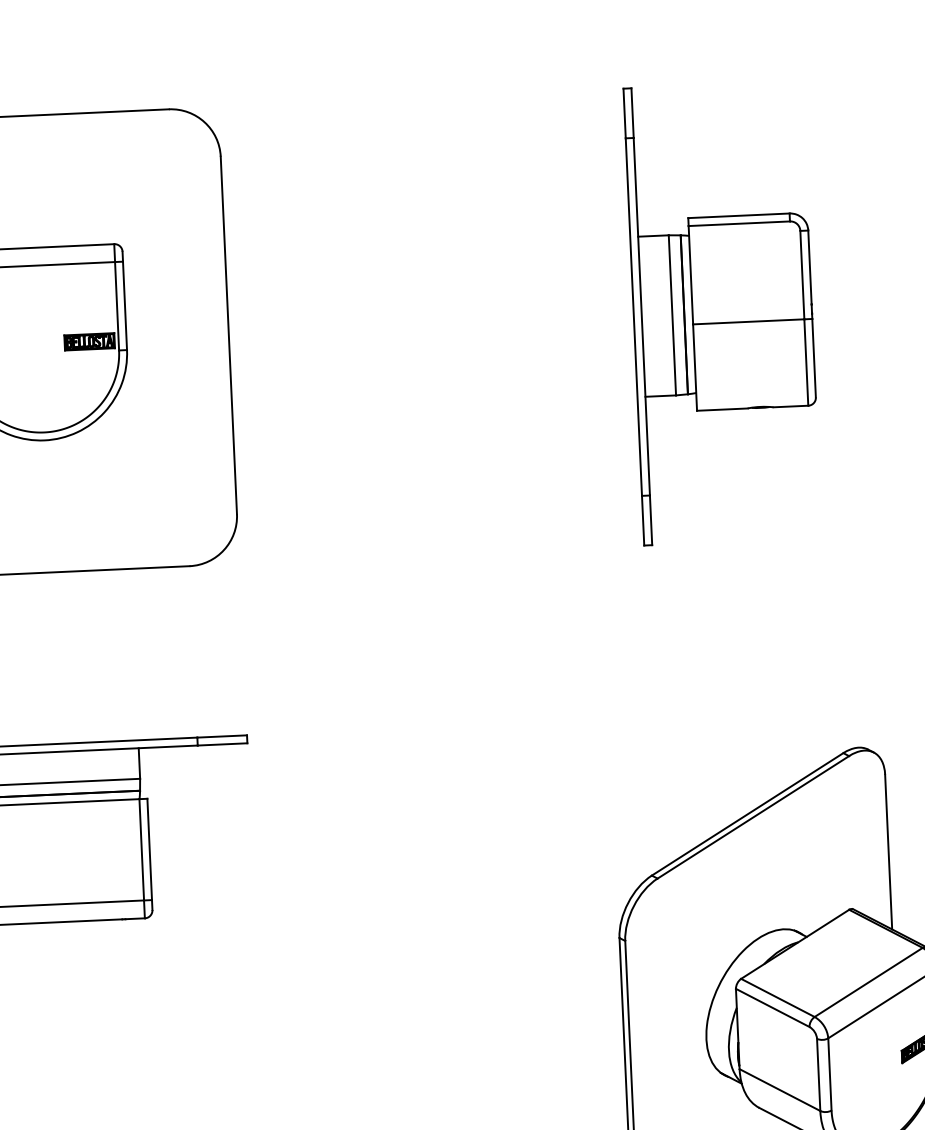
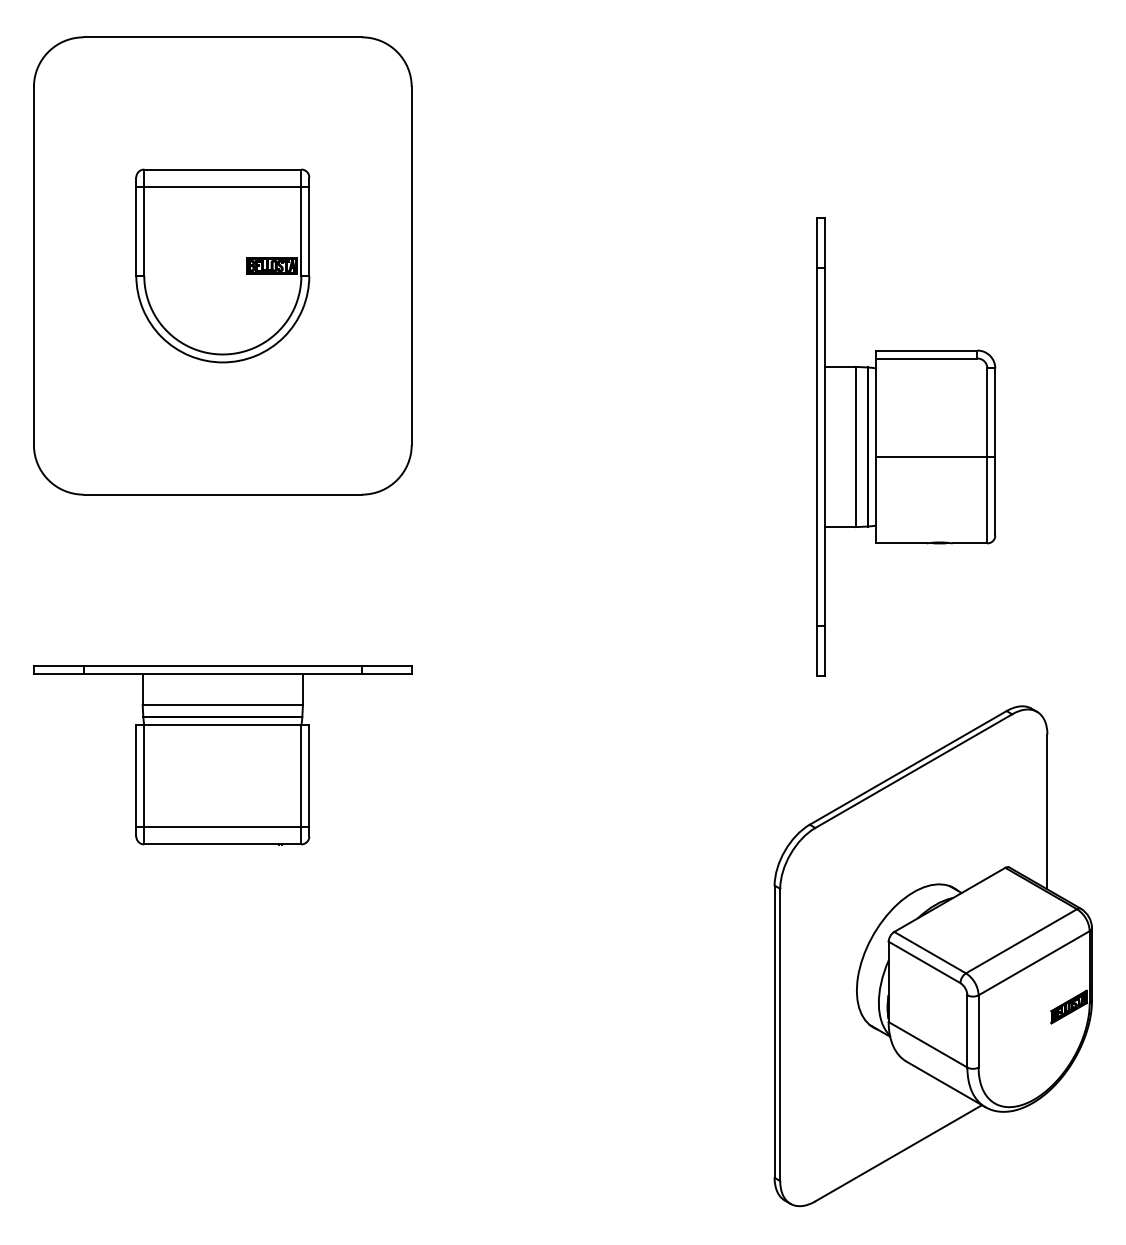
part: (723, 312) -> (906, 446), moved

